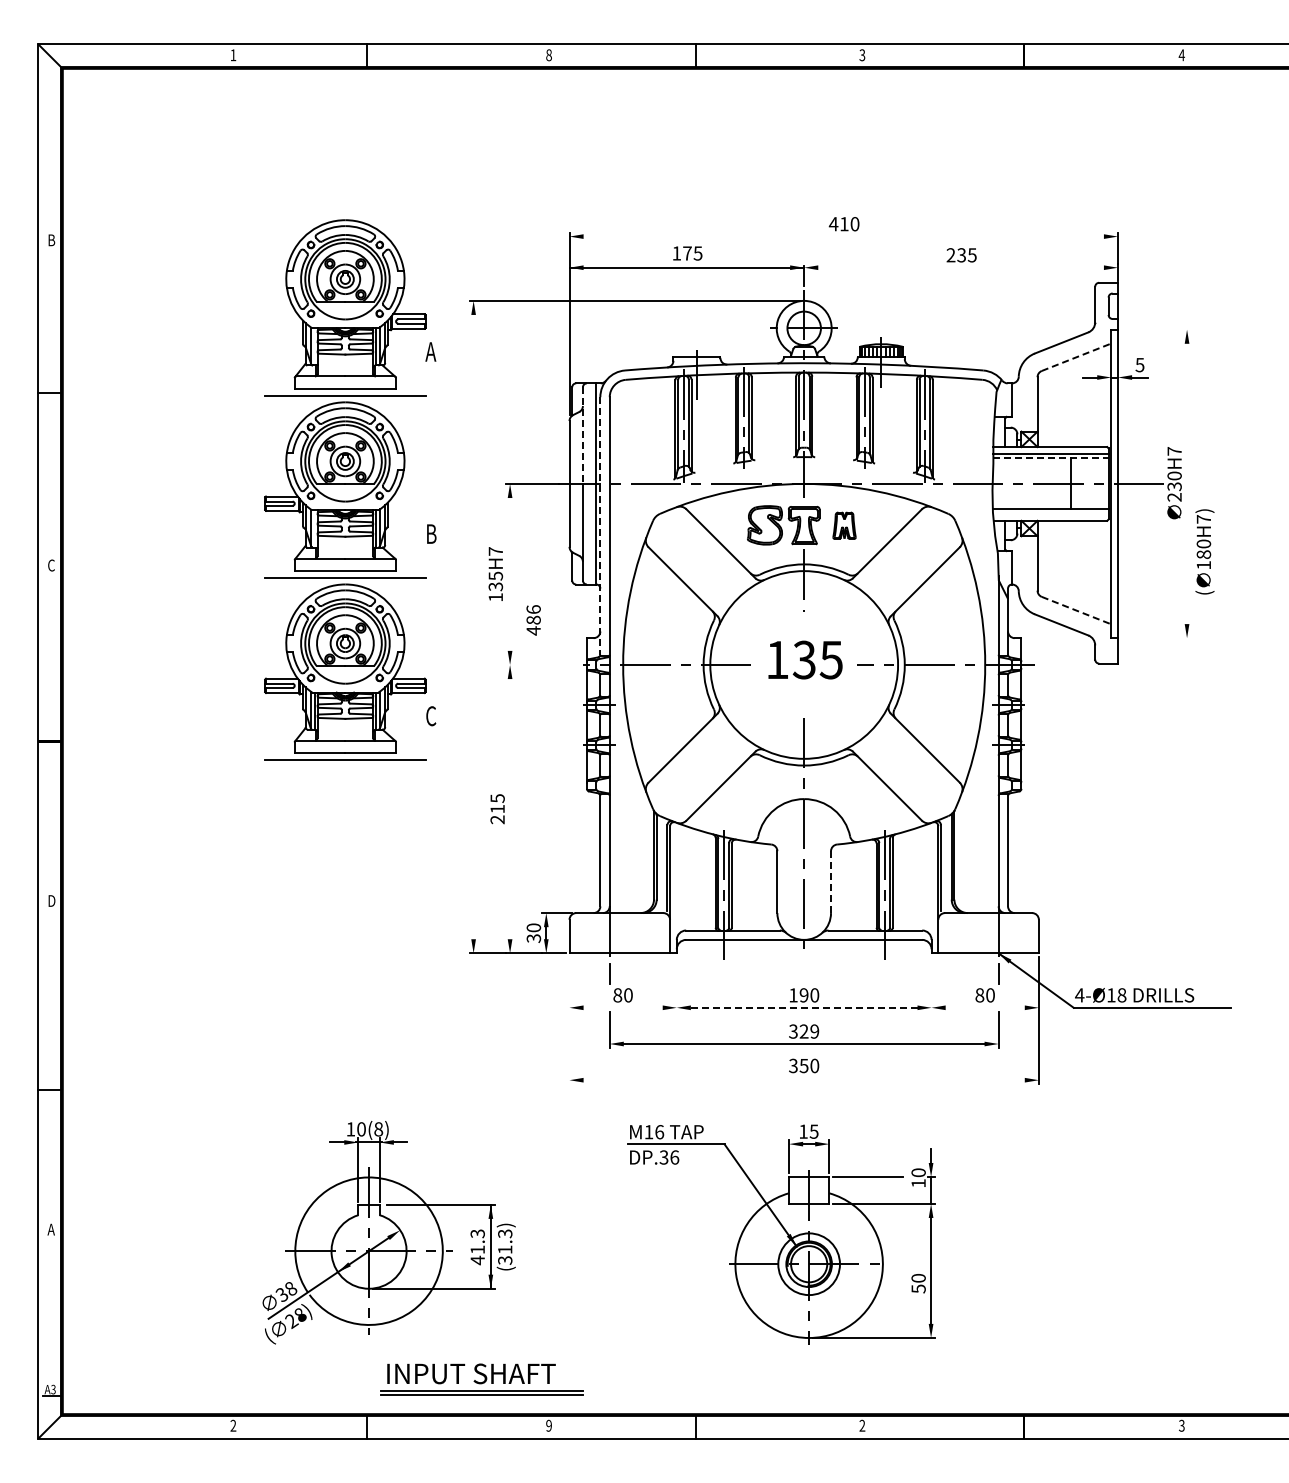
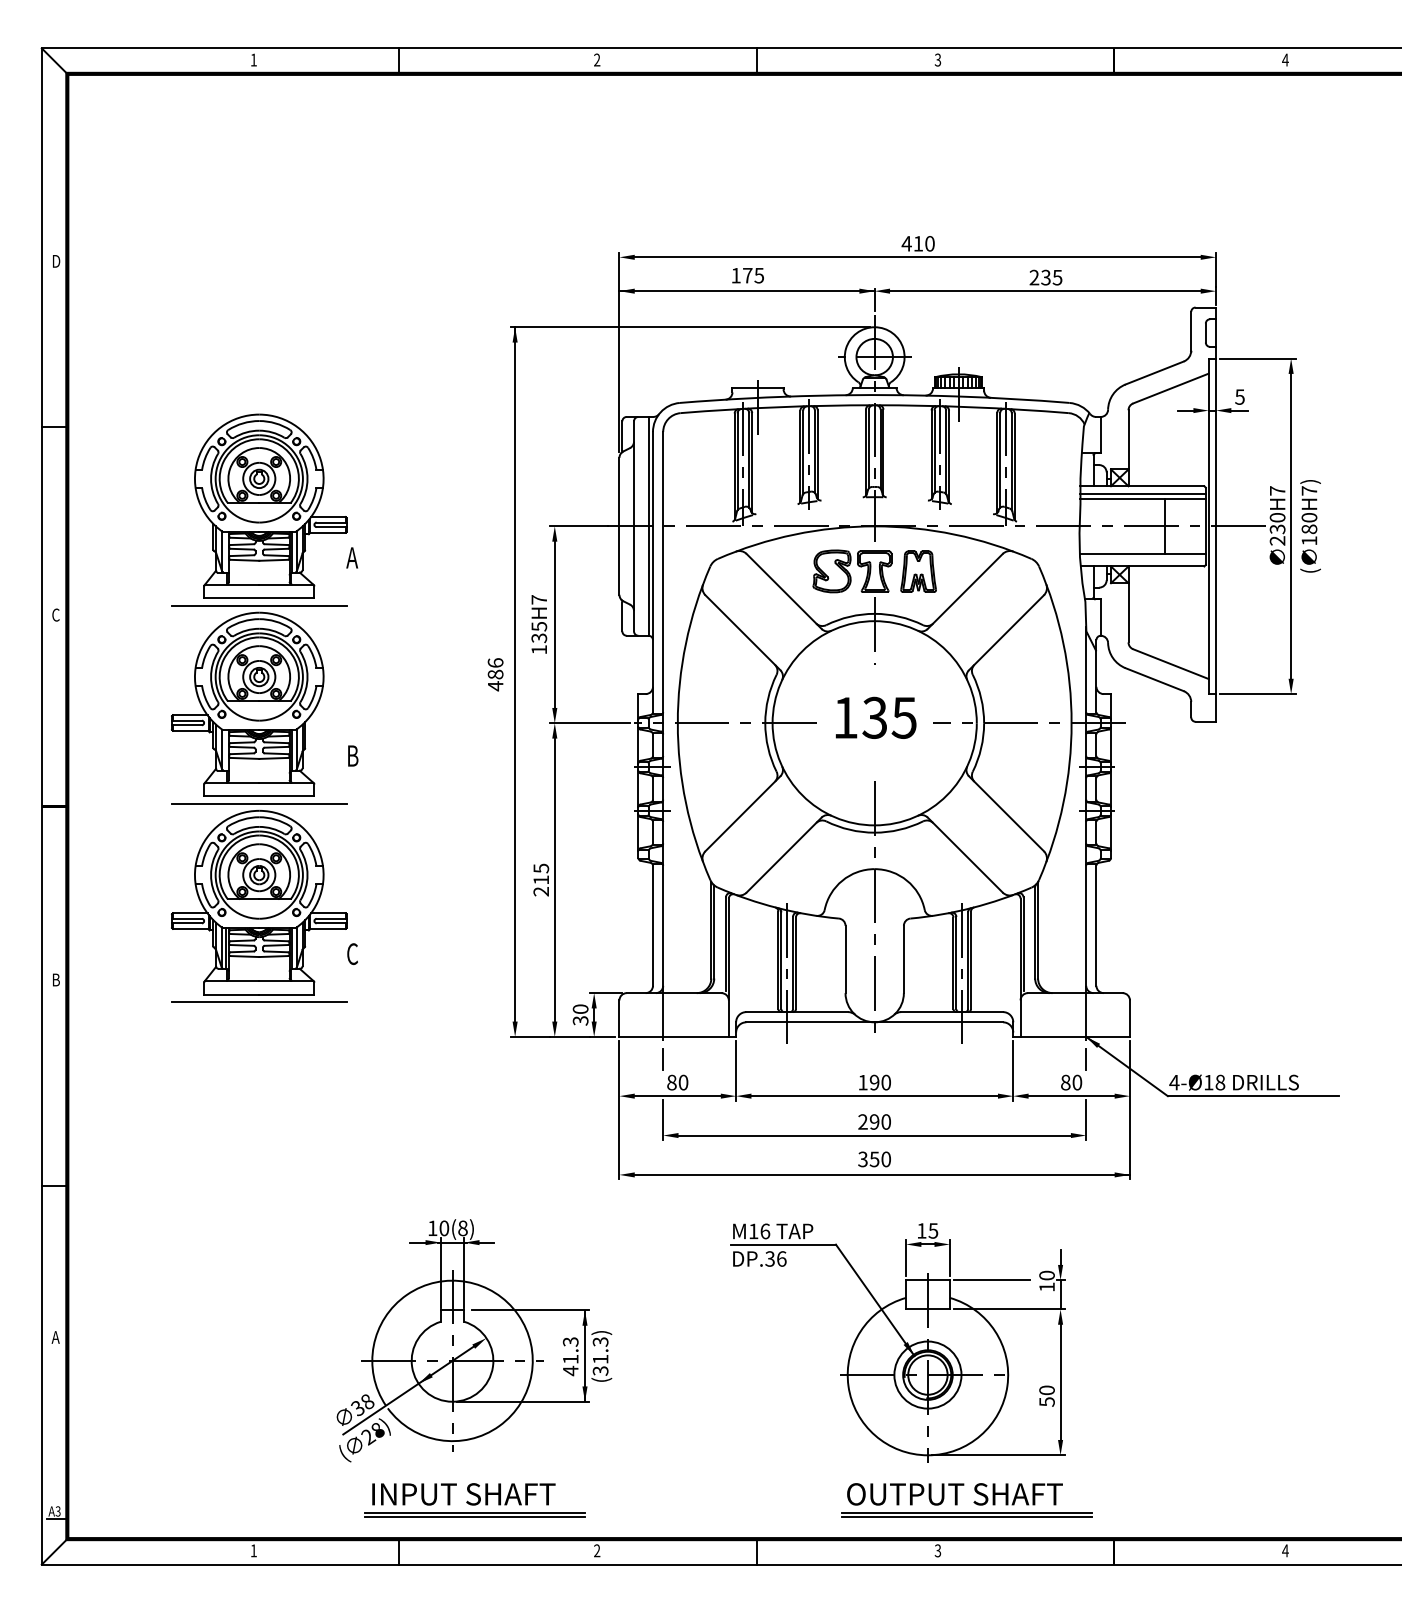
text: (548, 55) -> (596, 60), 8 -> 2
line: (843, 236) -> (917, 257), added
text: (52, 239) -> (57, 260), B -> D
line: (960, 267) -> (1044, 290), added
line: (1156, 329) -> (1257, 358), added
line: (1077, 357) -> (1171, 388), dashed -> solid
line: (582, 436) -> (633, 474), dashed -> solid
line: (1051, 458) -> (1143, 498), dashed -> solid
line: (1187, 483) -> (1291, 525), added
part: (350, 489) -> (264, 707), moved
line: (600, 525) -> (653, 571), dashed -> solid
part: (844, 525) -> (918, 571), size x1.43
text: (1204, 551) -> (1310, 525), moved
line: (510, 574) -> (555, 624), added
line: (1077, 610) -> (1171, 664), dashed -> solid
line: (473, 619) -> (515, 673), added
text: (533, 620) -> (495, 674), moved
line: (1156, 638) -> (1257, 694), added
line: (542, 664) -> (590, 722), added
line: (510, 809) -> (555, 880), added
line: (831, 882) -> (904, 959), dashed -> solid
text: (52, 900) -> (57, 979), D -> B
line: (676, 984) -> (735, 1070), added
line: (931, 984) -> (1013, 1070), added
line: (622, 1007) -> (677, 1095), added
line: (804, 1007) -> (875, 1095), dashed -> solid
line: (984, 1007) -> (1070, 1095), added
line: (569, 1020) -> (619, 1109), added
text: (804, 1031) -> (875, 1121), 329 -> 290
line: (810, 1080) -> (881, 1175), added
part: (388, 1232) -> (473, 1340), moved
part: (781, 1234) -> (897, 1342), moved
part: (481, 1379) -> (474, 1500), moved
part: (895, 1380) -> (974, 1501), added
text: (233, 1425) -> (253, 1550), 2 -> 1
text: (548, 1425) -> (596, 1550), 9 -> 2
text: (862, 1425) -> (938, 1550), 2 -> 3
text: (1181, 1425) -> (1285, 1550), 3 -> 4

